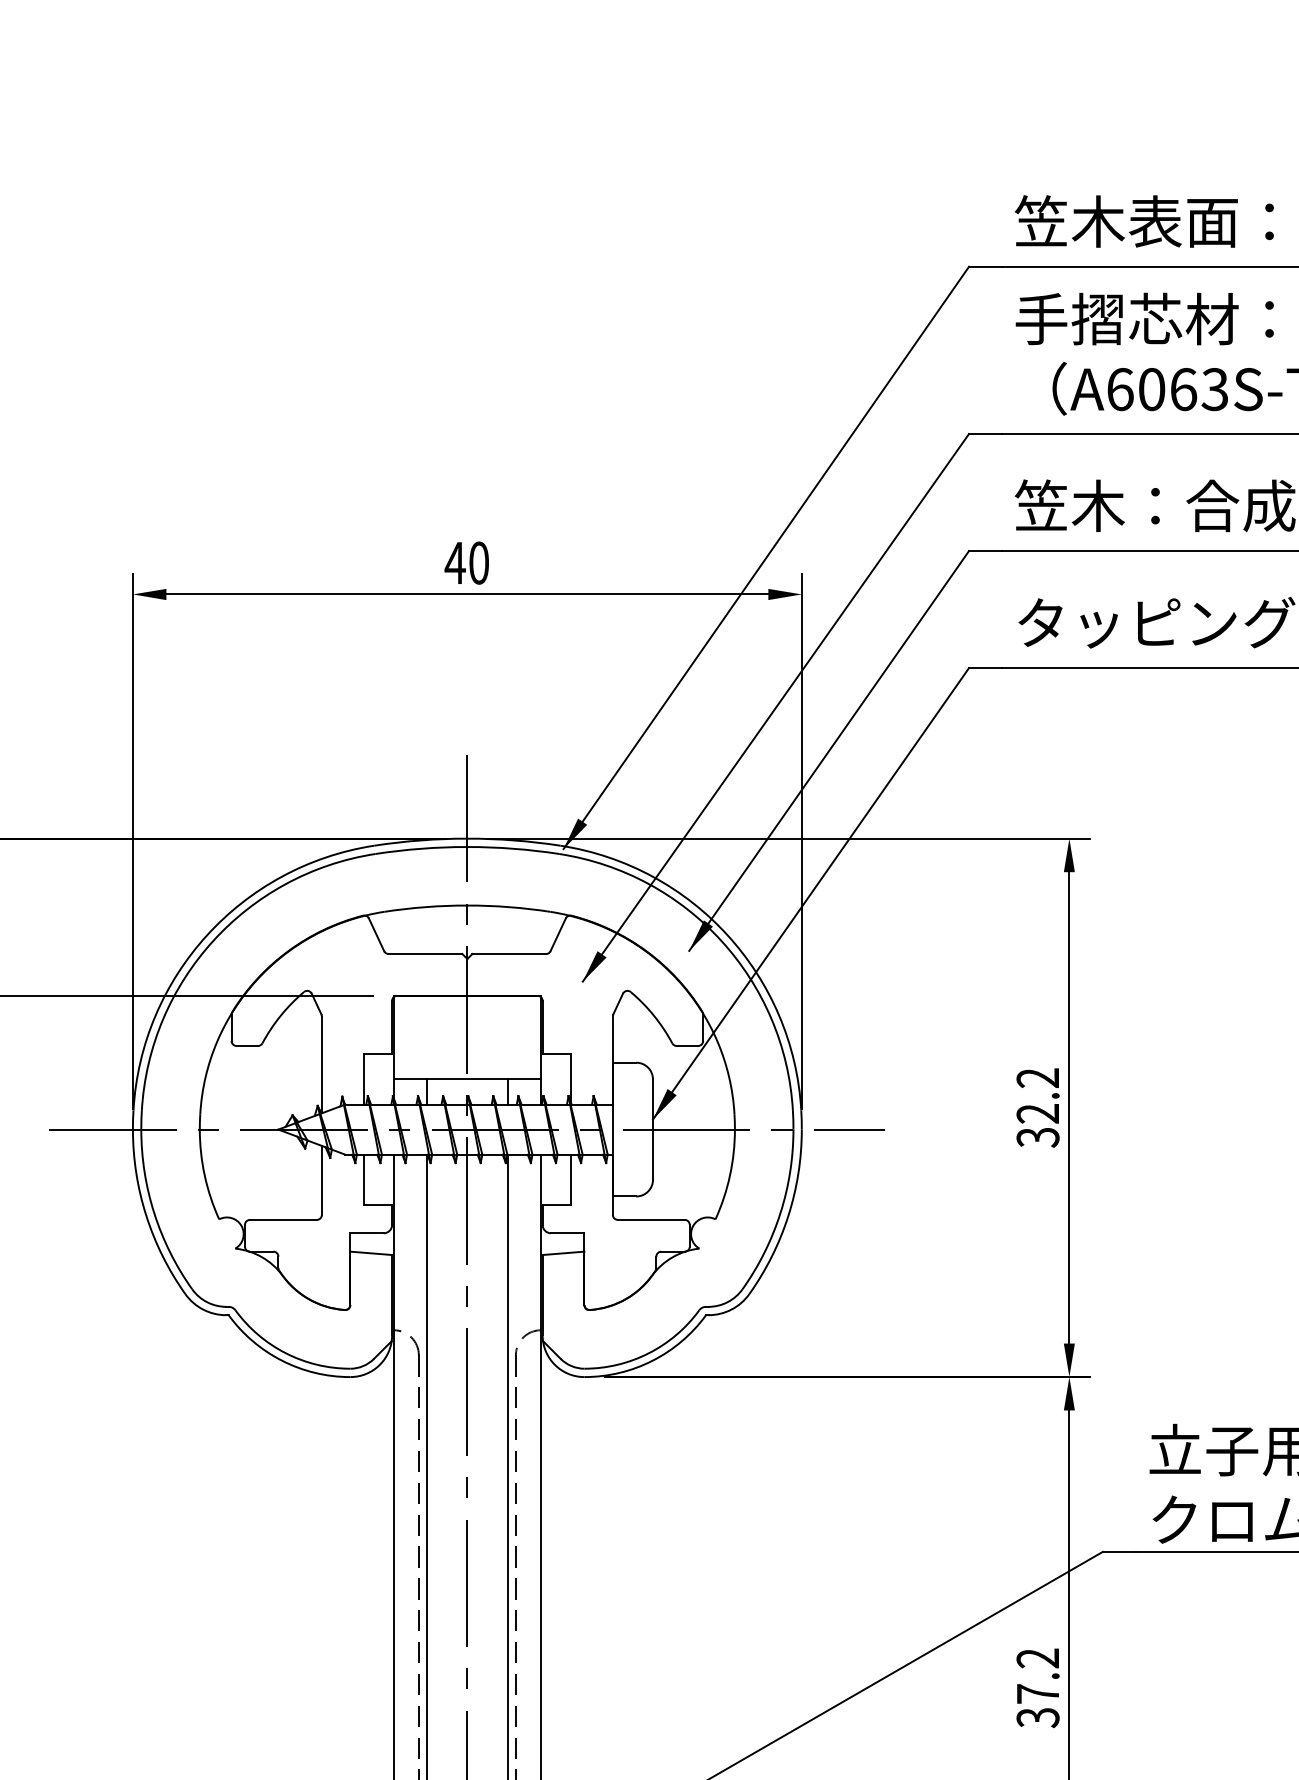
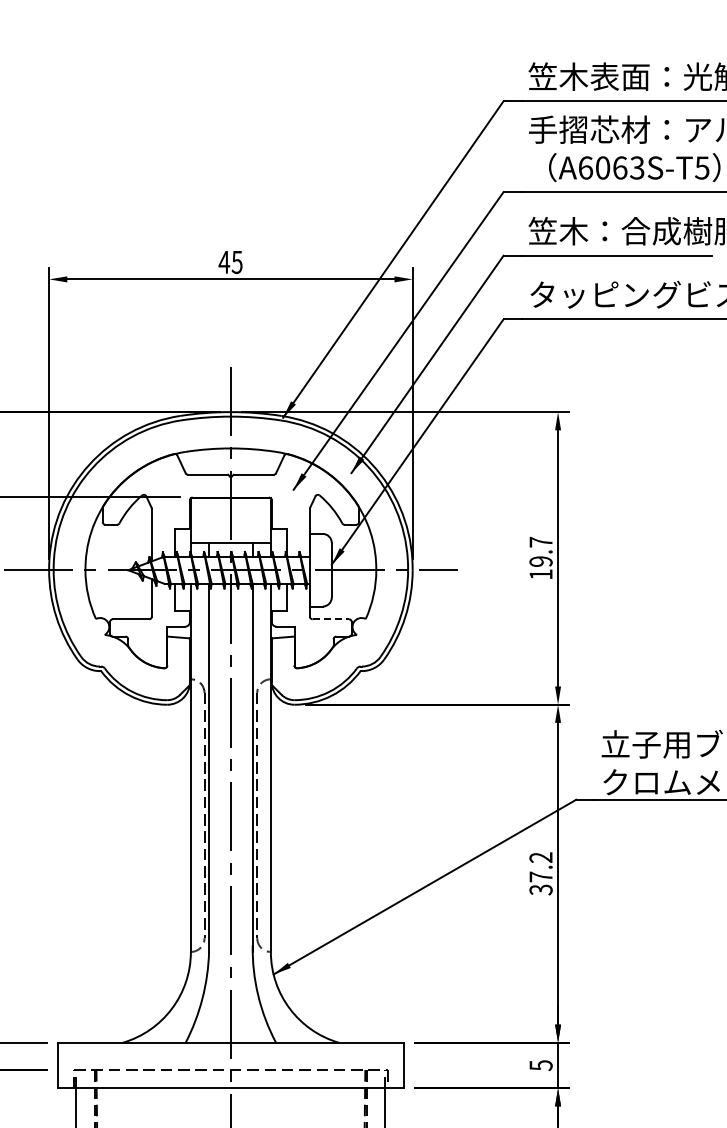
text: (477, 561) -> (236, 261), 40 -> 45
text: (1037, 1108) -> (540, 558), 32.2 -> 19.7
line: (652, 1220) -> (331, 619), solid -> dashed

